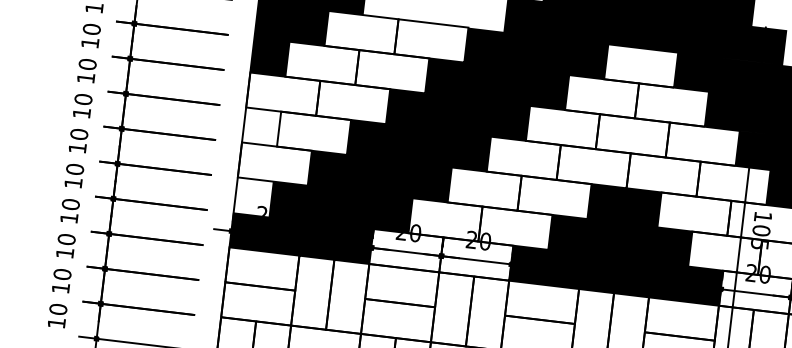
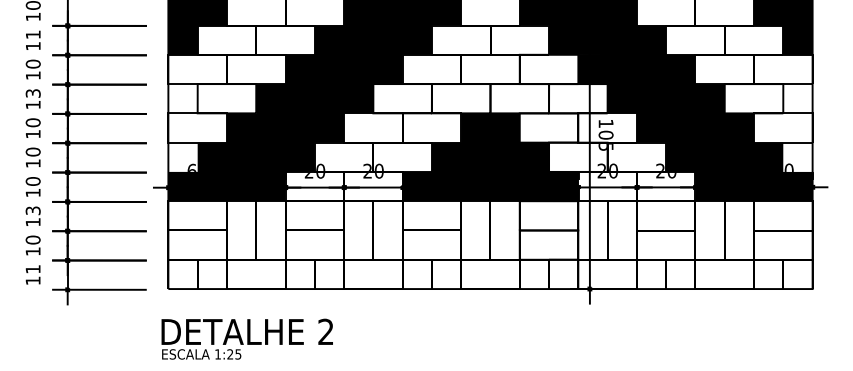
text: (90, 28) -> (32, 34), 10 -> 11
text: (82, 99) -> (32, 93), 10 -> 13
text: (261, 210) -> (191, 167), 20 -> 60
text: (65, 239) -> (32, 210), 10 -> 13
text: (57, 308) -> (32, 268), 10 -> 11

